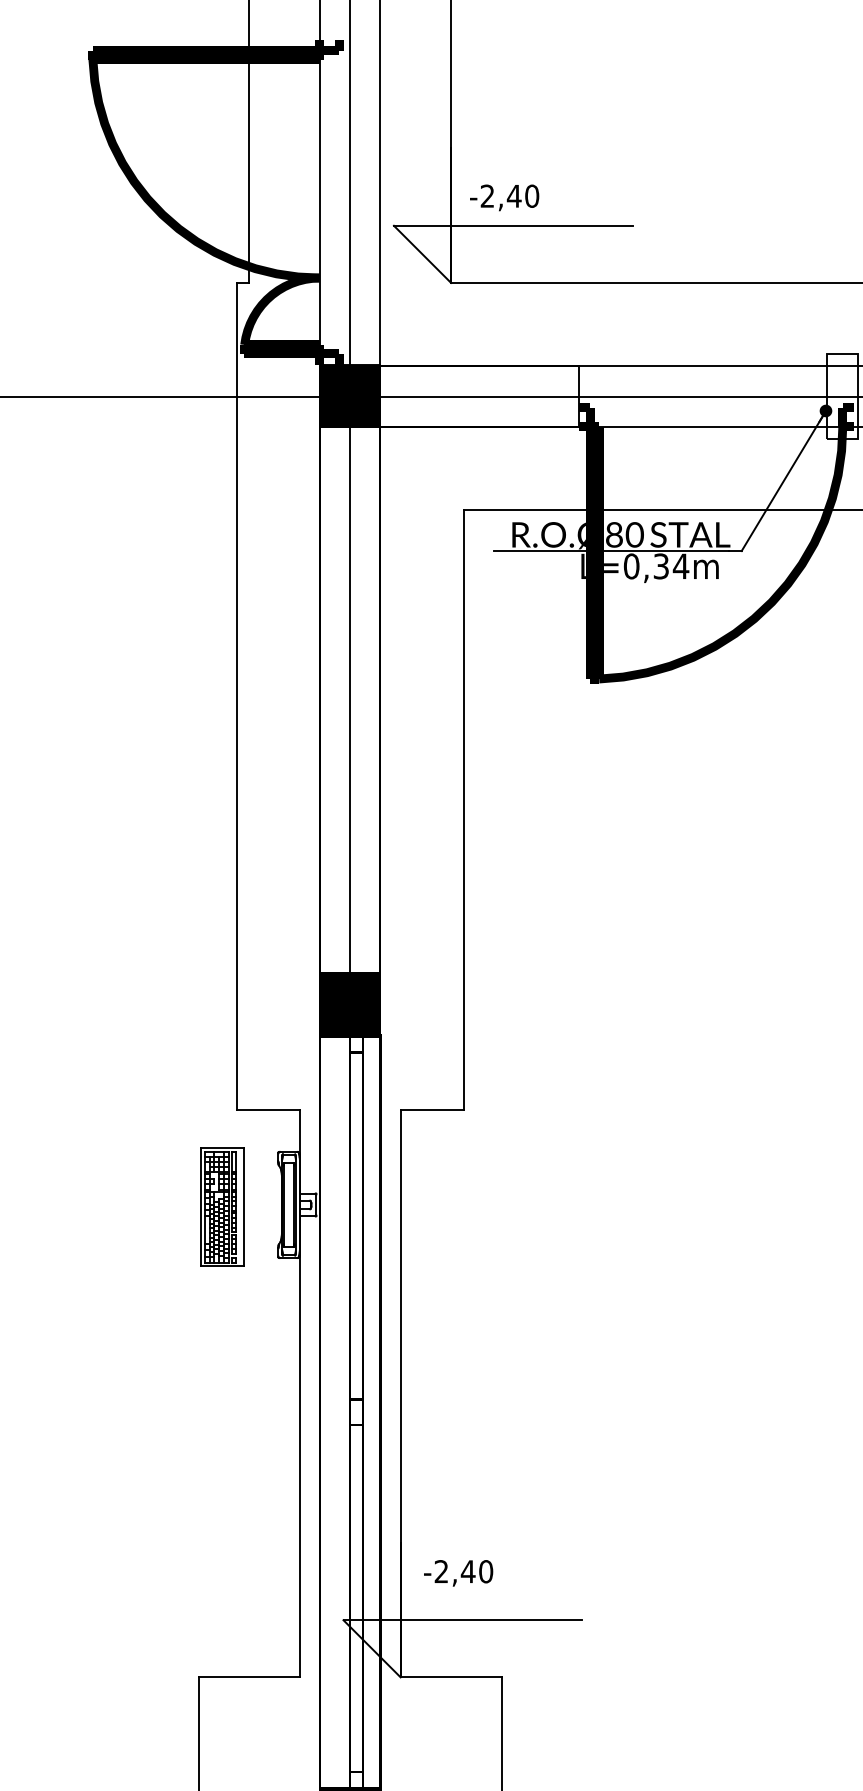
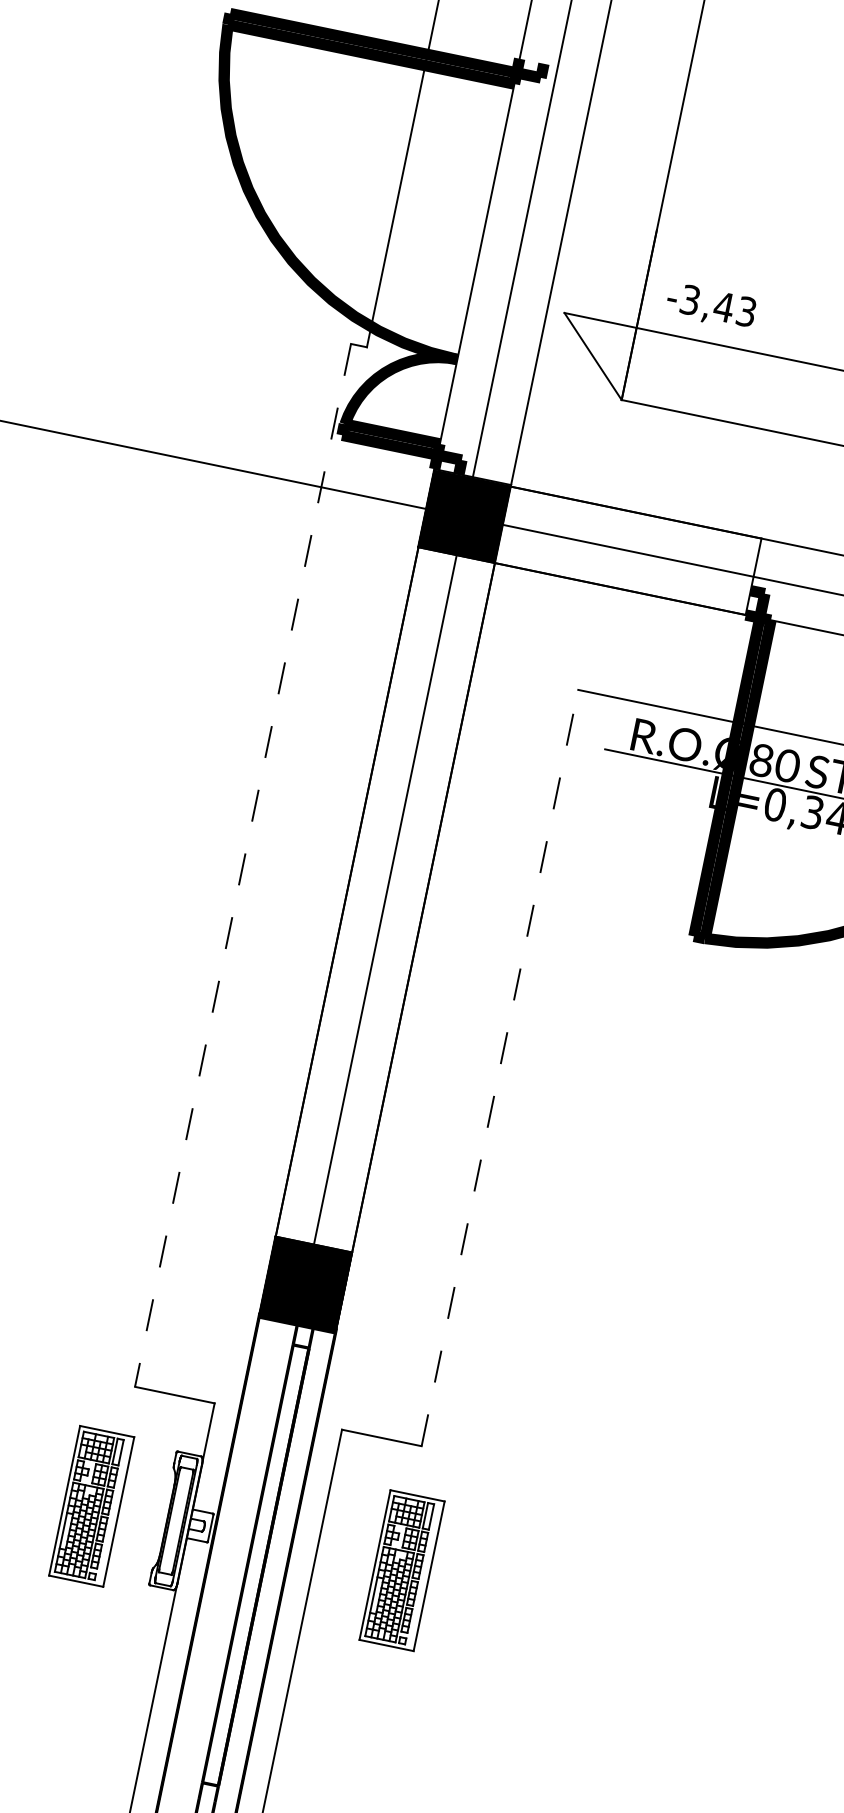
text: (509, 195) -> (718, 304), -2,40 -> -3,43
line: (236, 696) -> (242, 865), solid -> dashed
line: (463, 809) -> (499, 1067), solid -> dashed
part: (468, 1206) -> (402, 1569), added

